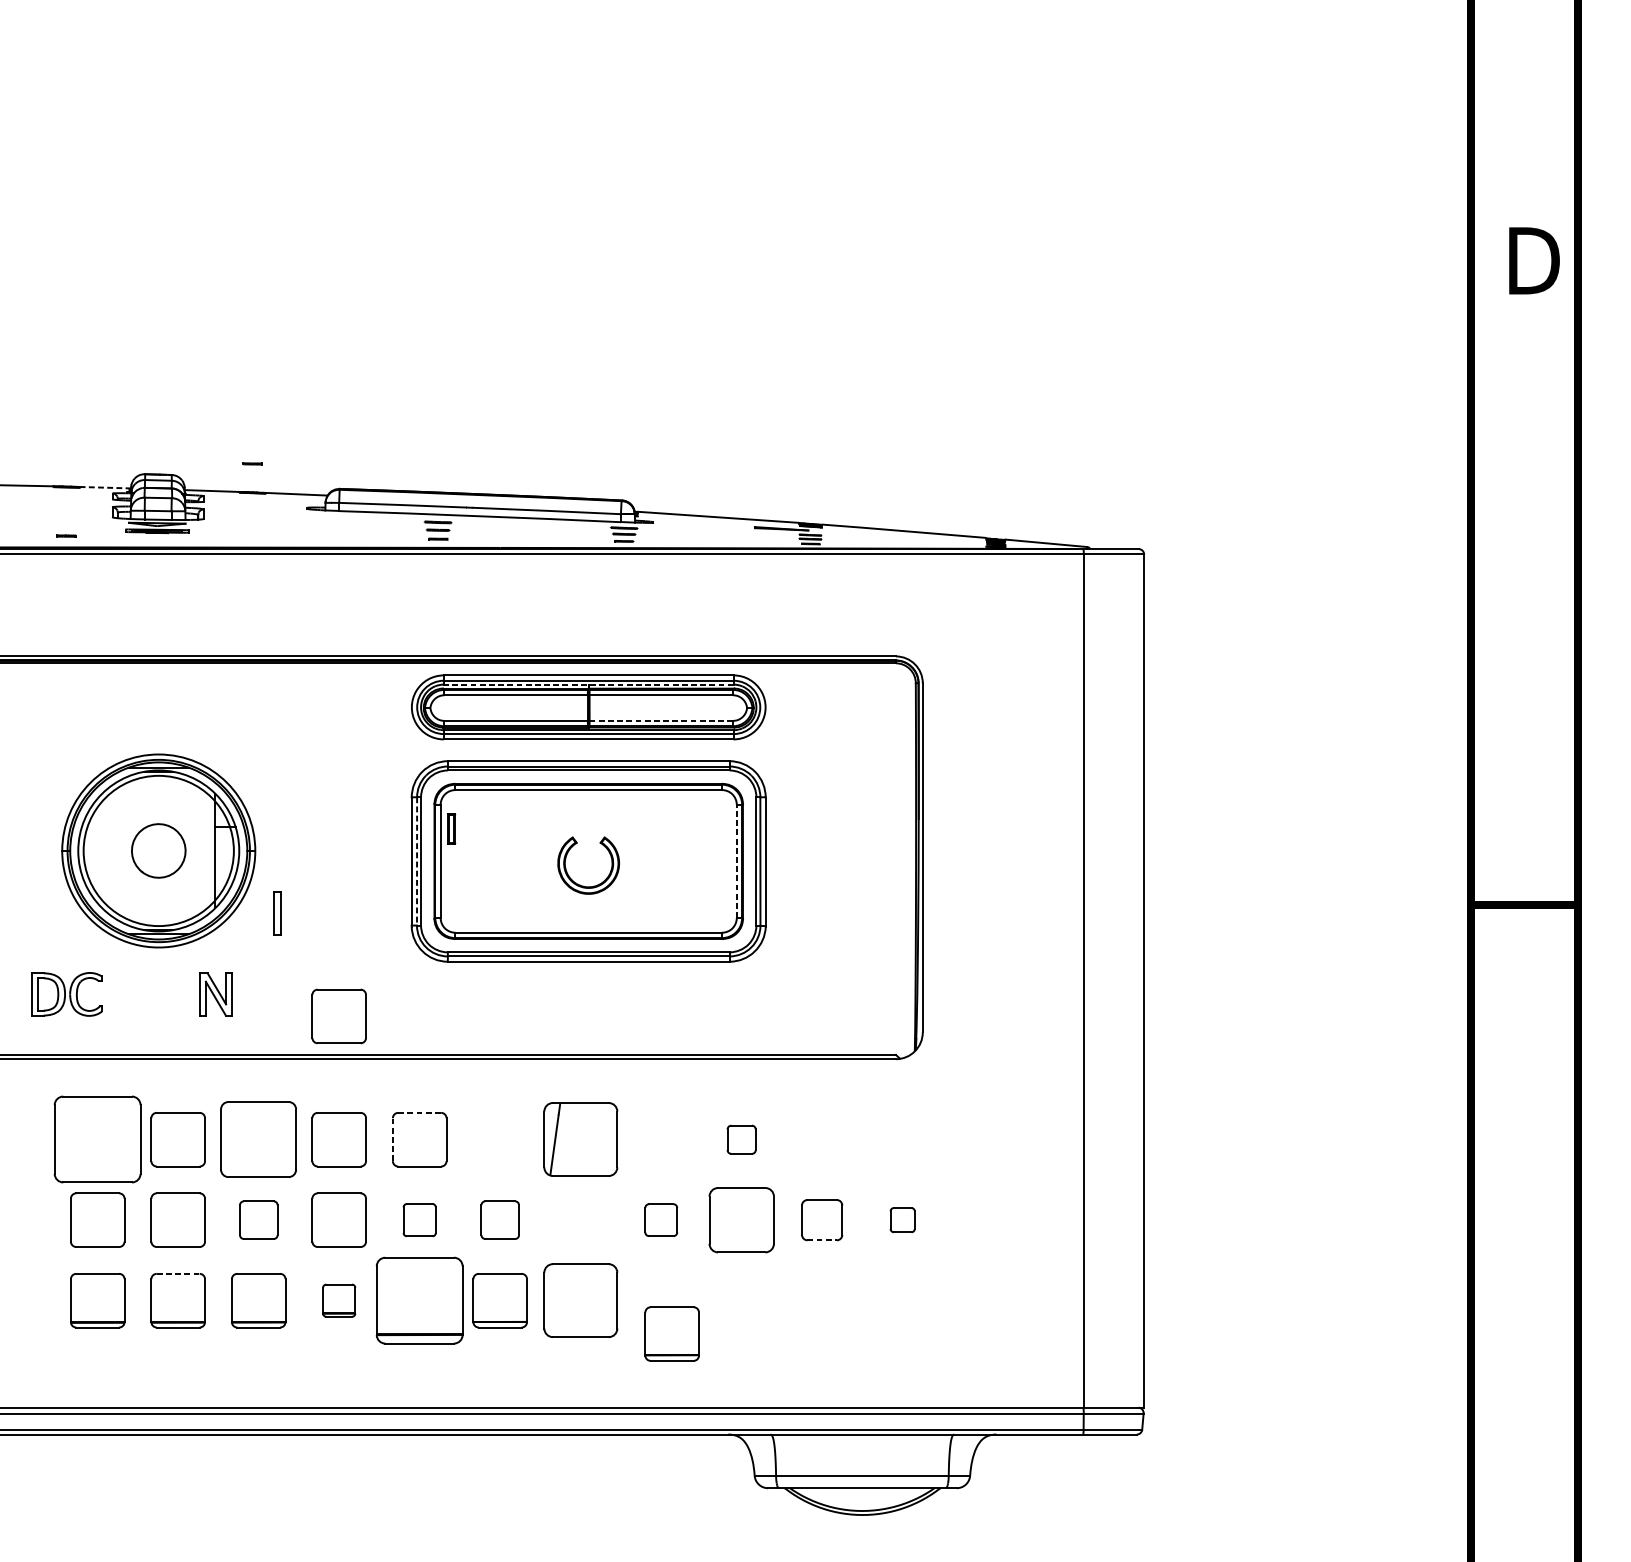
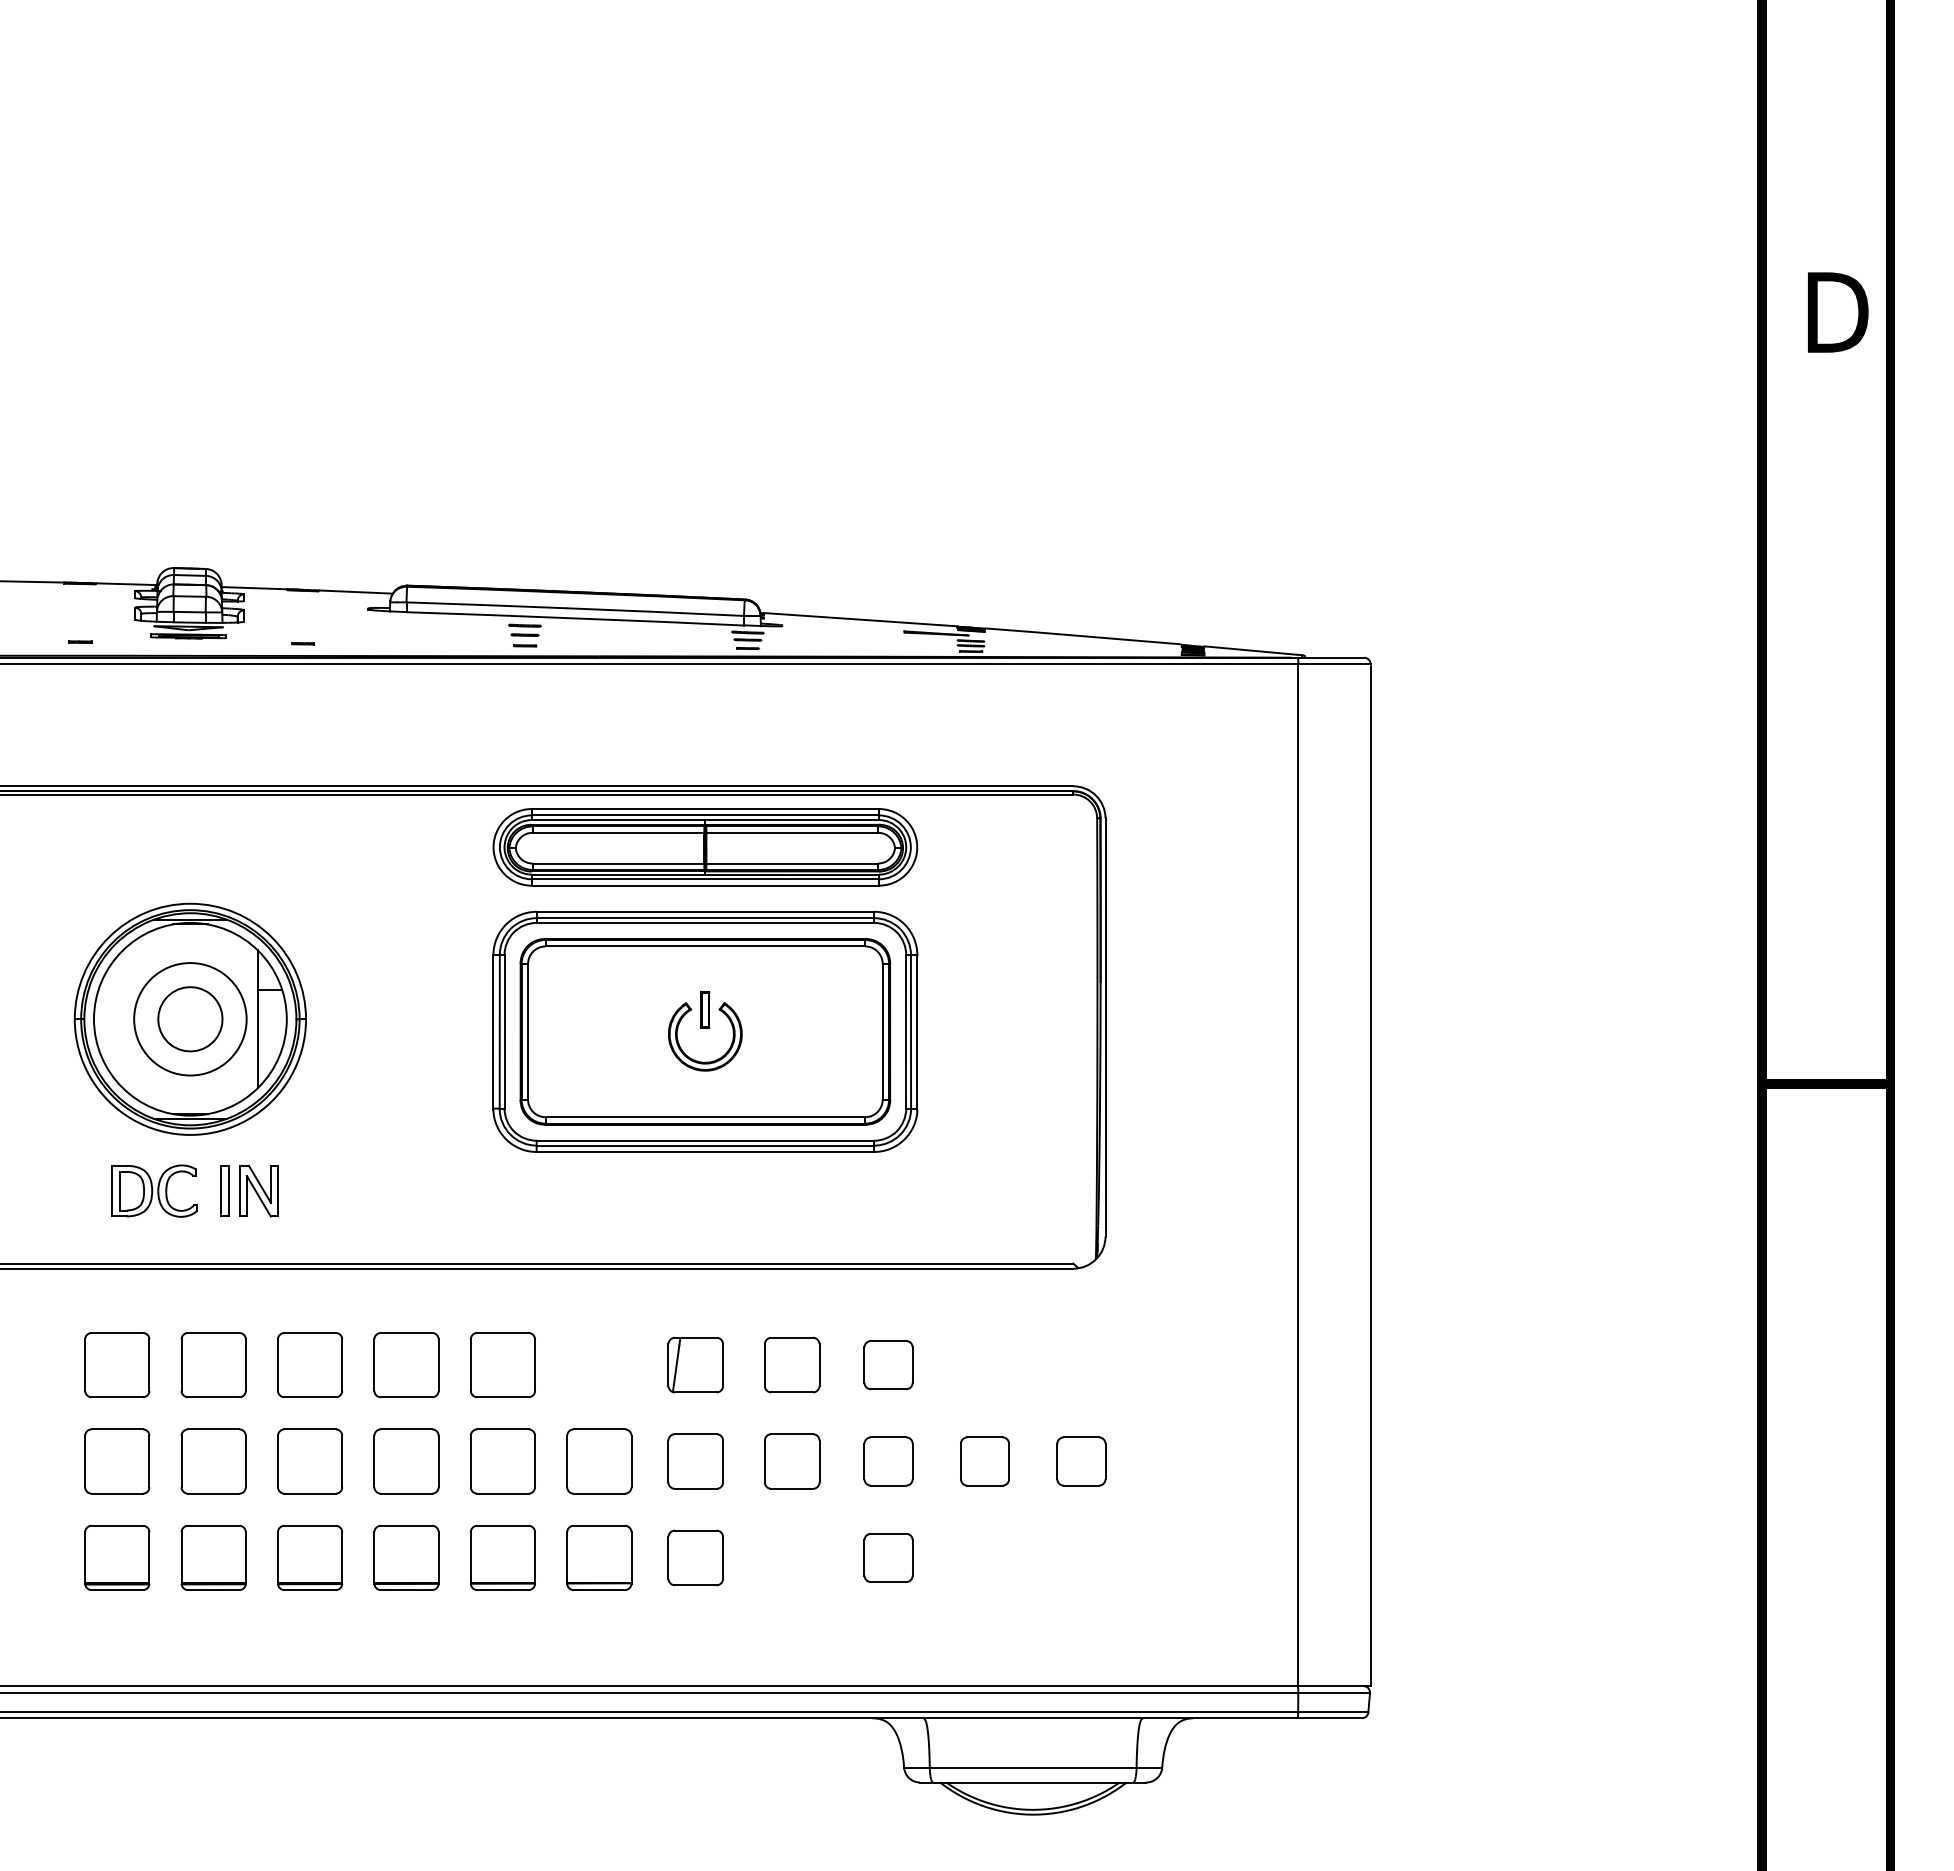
line: (252, 463) -> (302, 643), moved
line: (106, 487) -> (127, 584), dashed -> solid
line: (588, 684) -> (705, 820), dashed -> solid
line: (661, 720) -> (792, 863), dashed -> solid
part: (451, 828) -> (705, 1009), moved
circle: (158, 851) -> (190, 1019), size x0.62
line: (416, 861) -> (499, 1031), dashed -> solid
line: (736, 861) -> (882, 1031), dashed -> solid
part: (277, 912) -> (224, 1190), moved
part: (67, 993) -> (154, 1190), moved
part: (339, 1016) -> (406, 1217), removed
line: (419, 1112) -> (502, 1332), dashed -> solid
part: (97, 1140) -> (117, 1365), size x0.62
part: (259, 1140) -> (310, 1365), size x0.71
line: (392, 1140) -> (470, 1365), dashed -> solid
part: (580, 1140) -> (695, 1365), size x0.62
part: (661, 1140) -> (792, 1365), added
part: (741, 1140) -> (888, 1365), size x1.43
part: (259, 1220) -> (310, 1461), size x1.43
part: (419, 1220) -> (502, 1461), size x1.67
part: (500, 1220) -> (599, 1461), size x1.43
part: (580, 1220) -> (695, 1461), added
part: (661, 1220) -> (792, 1461), size x1.43
part: (741, 1220) -> (888, 1461), size x0.62
part: (902, 1220) -> (1081, 1461), size x1.67
line: (822, 1240) -> (985, 1485), dashed -> solid
line: (178, 1273) -> (213, 1525), dashed -> solid
part: (339, 1300) -> (406, 1557), size x1.67
part: (419, 1300) -> (502, 1557), size x0.62
part: (580, 1300) -> (695, 1557), size x0.62
part: (741, 1300) -> (888, 1557), added
part: (672, 1333) -> (805, 1597), removed

